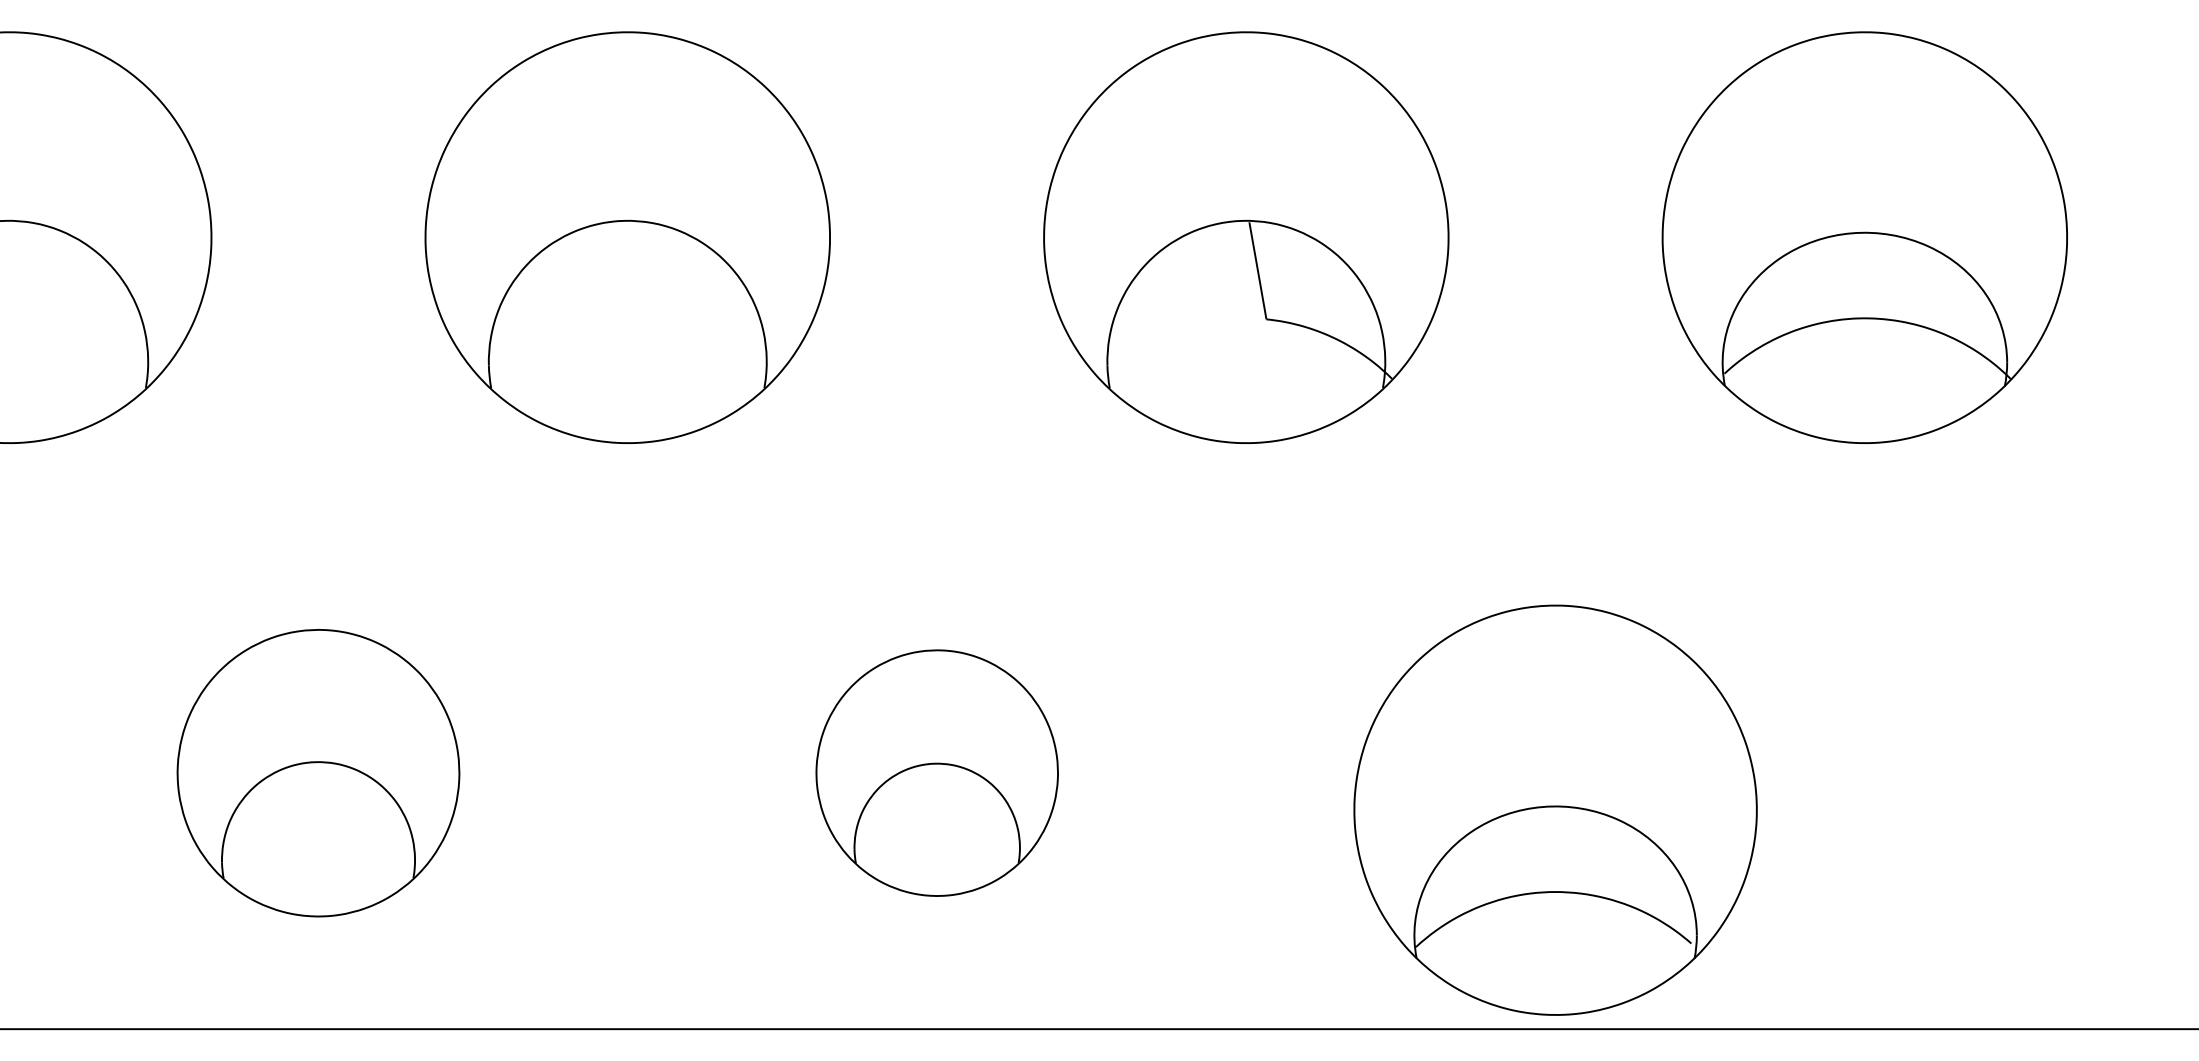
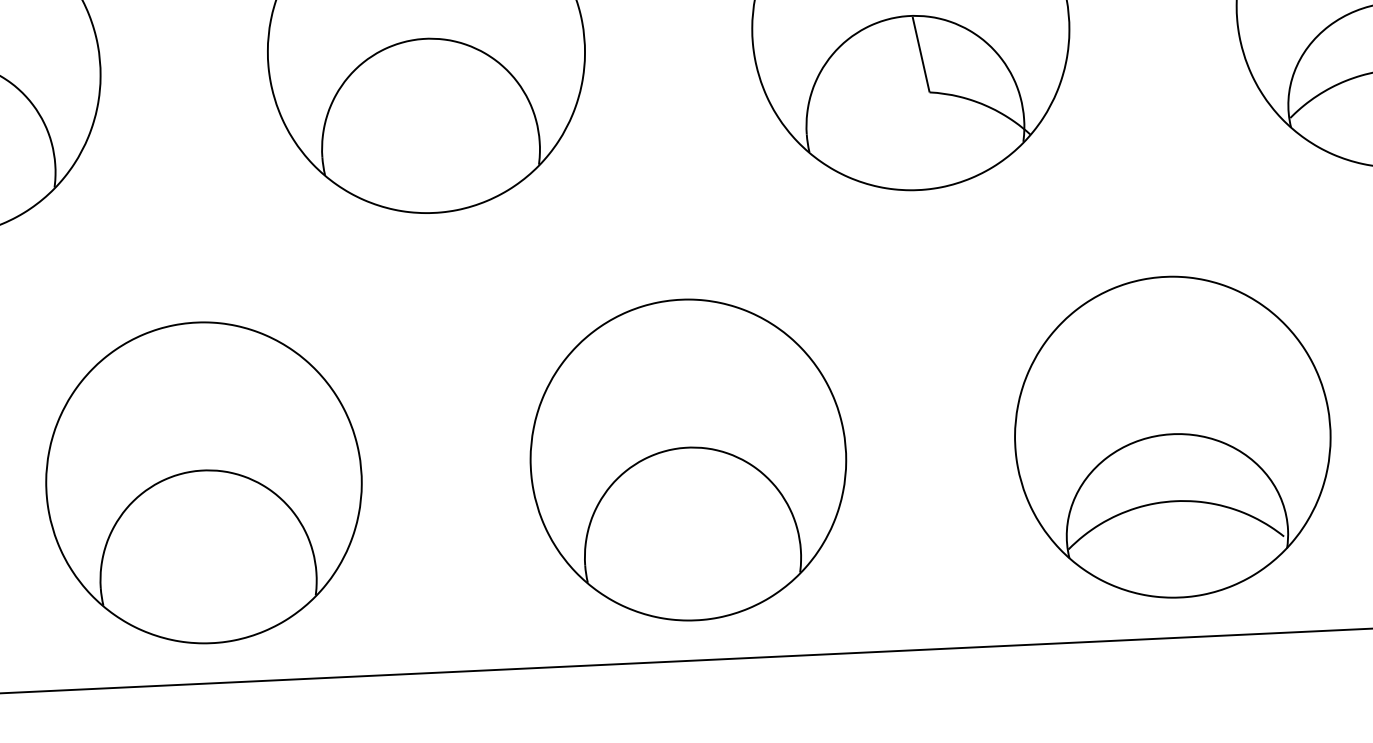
part: (318, 772) -> (203, 482), size x1.43
part: (937, 772) -> (688, 459), size x1.67
part: (1555, 809) -> (1172, 436), moved

